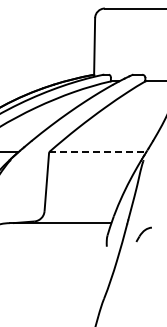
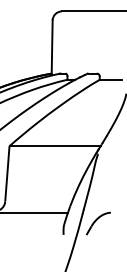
line: (97, 152) -> (54, 146), dashed -> solid
part: (143, 234) -> (98, 223), size x1.67

